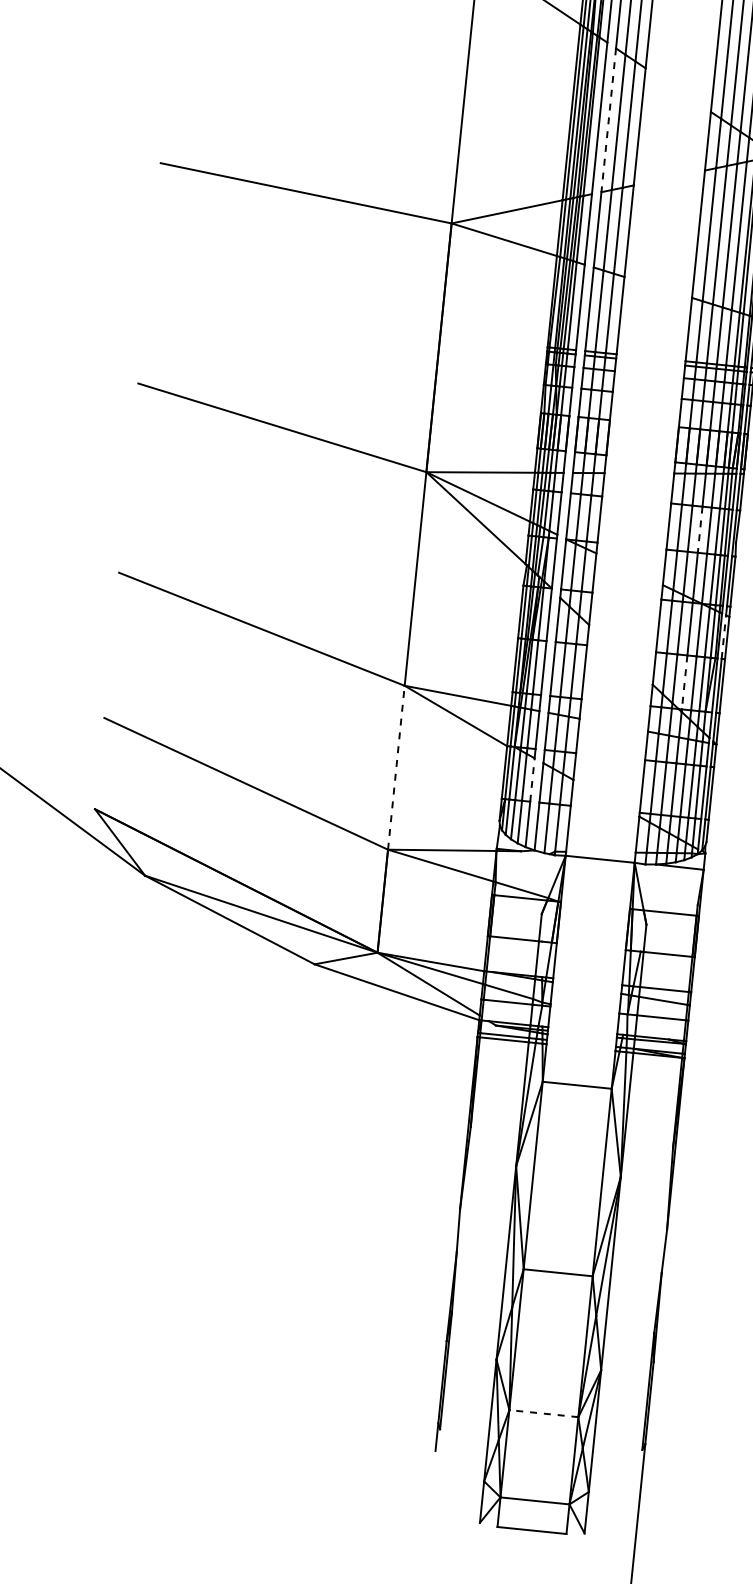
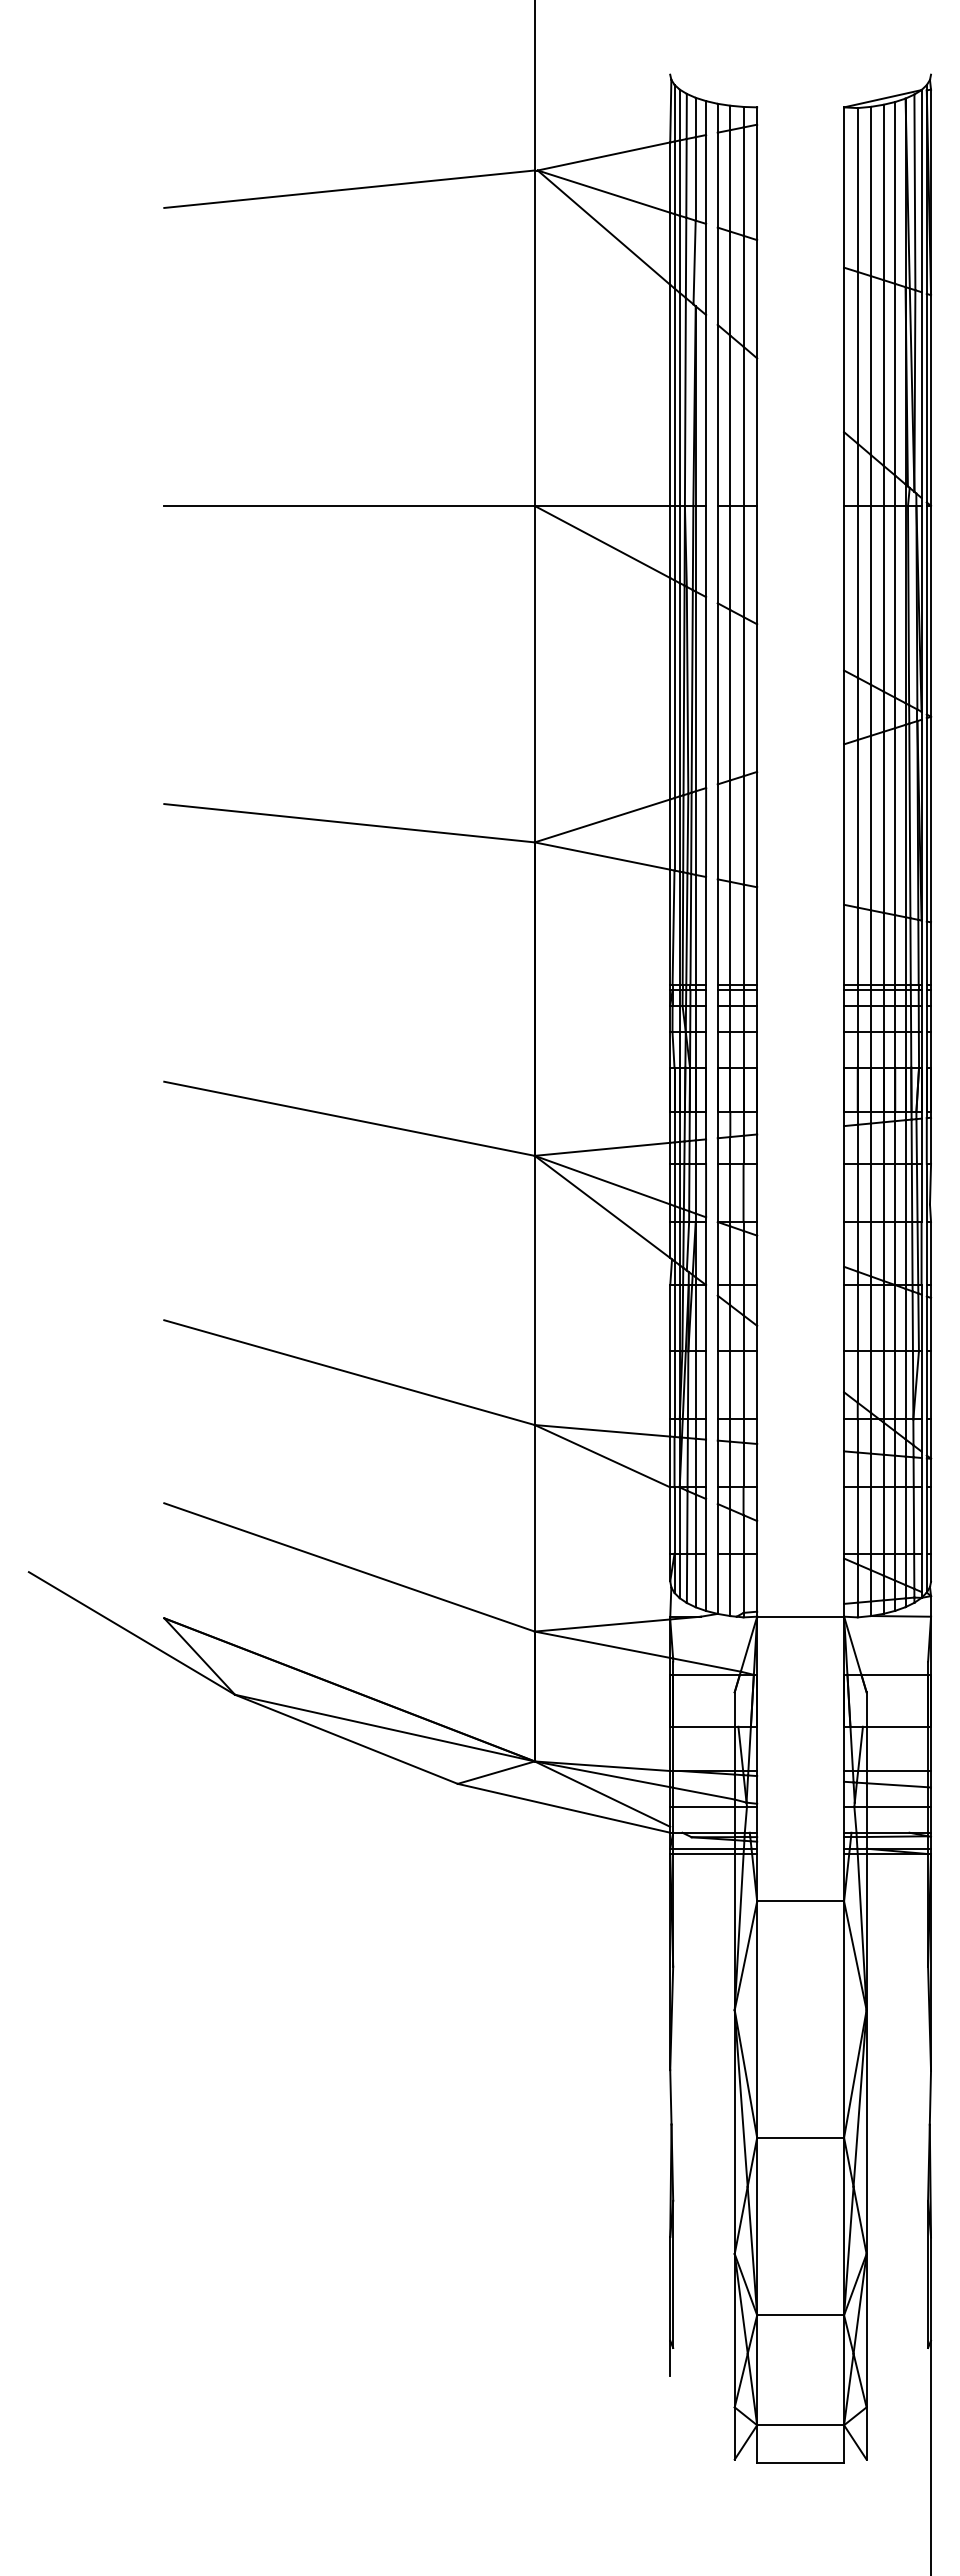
line: (608, 120) -> (717, 693), dashed -> solid
line: (700, 530) -> (883, 1193), dashed -> solid
line: (723, 636) -> (926, 1323), dashed -> solid
line: (684, 682) -> (883, 1385), dashed -> solid
line: (396, 767) -> (534, 1527), dashed -> solid
line: (532, 779) -> (706, 1525), dashed -> solid
line: (541, 959) -> (740, 1748), added
line: (543, 1413) -> (800, 2315), dashed -> solid

